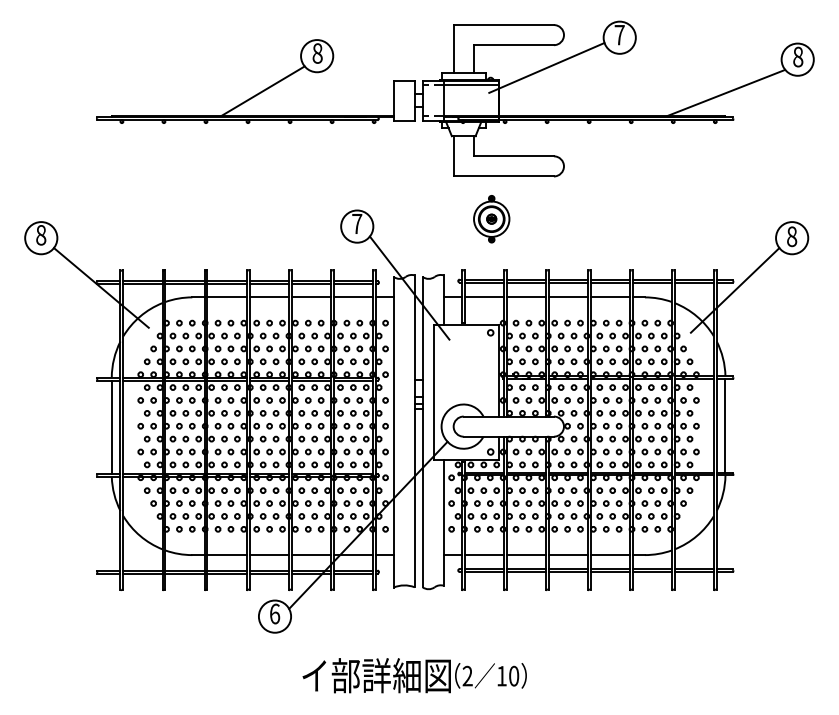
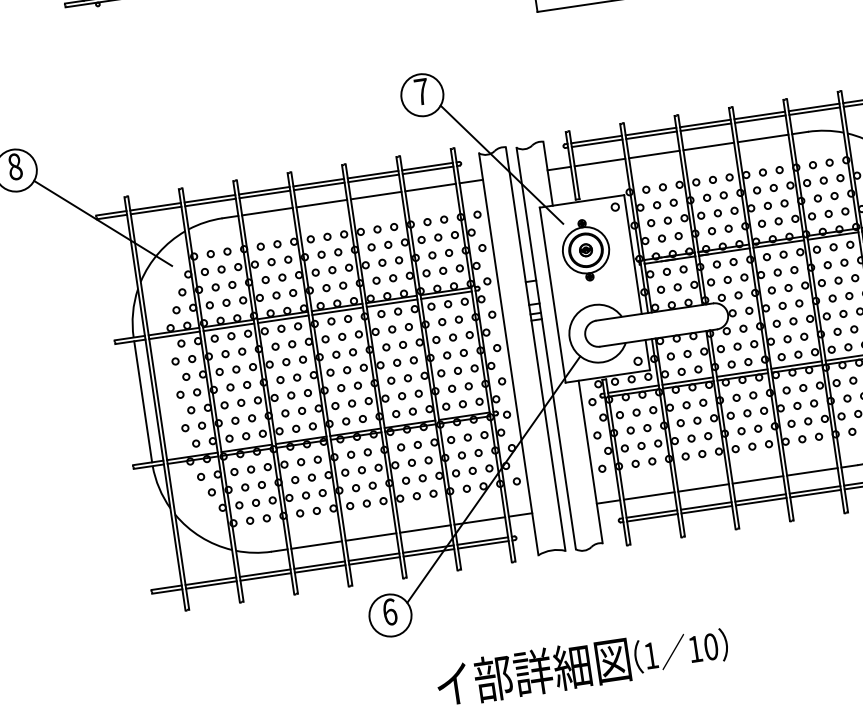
part: (491, 219) -> (585, 250), moved
text: (467, 675) -> (650, 654), 2 -> 1

